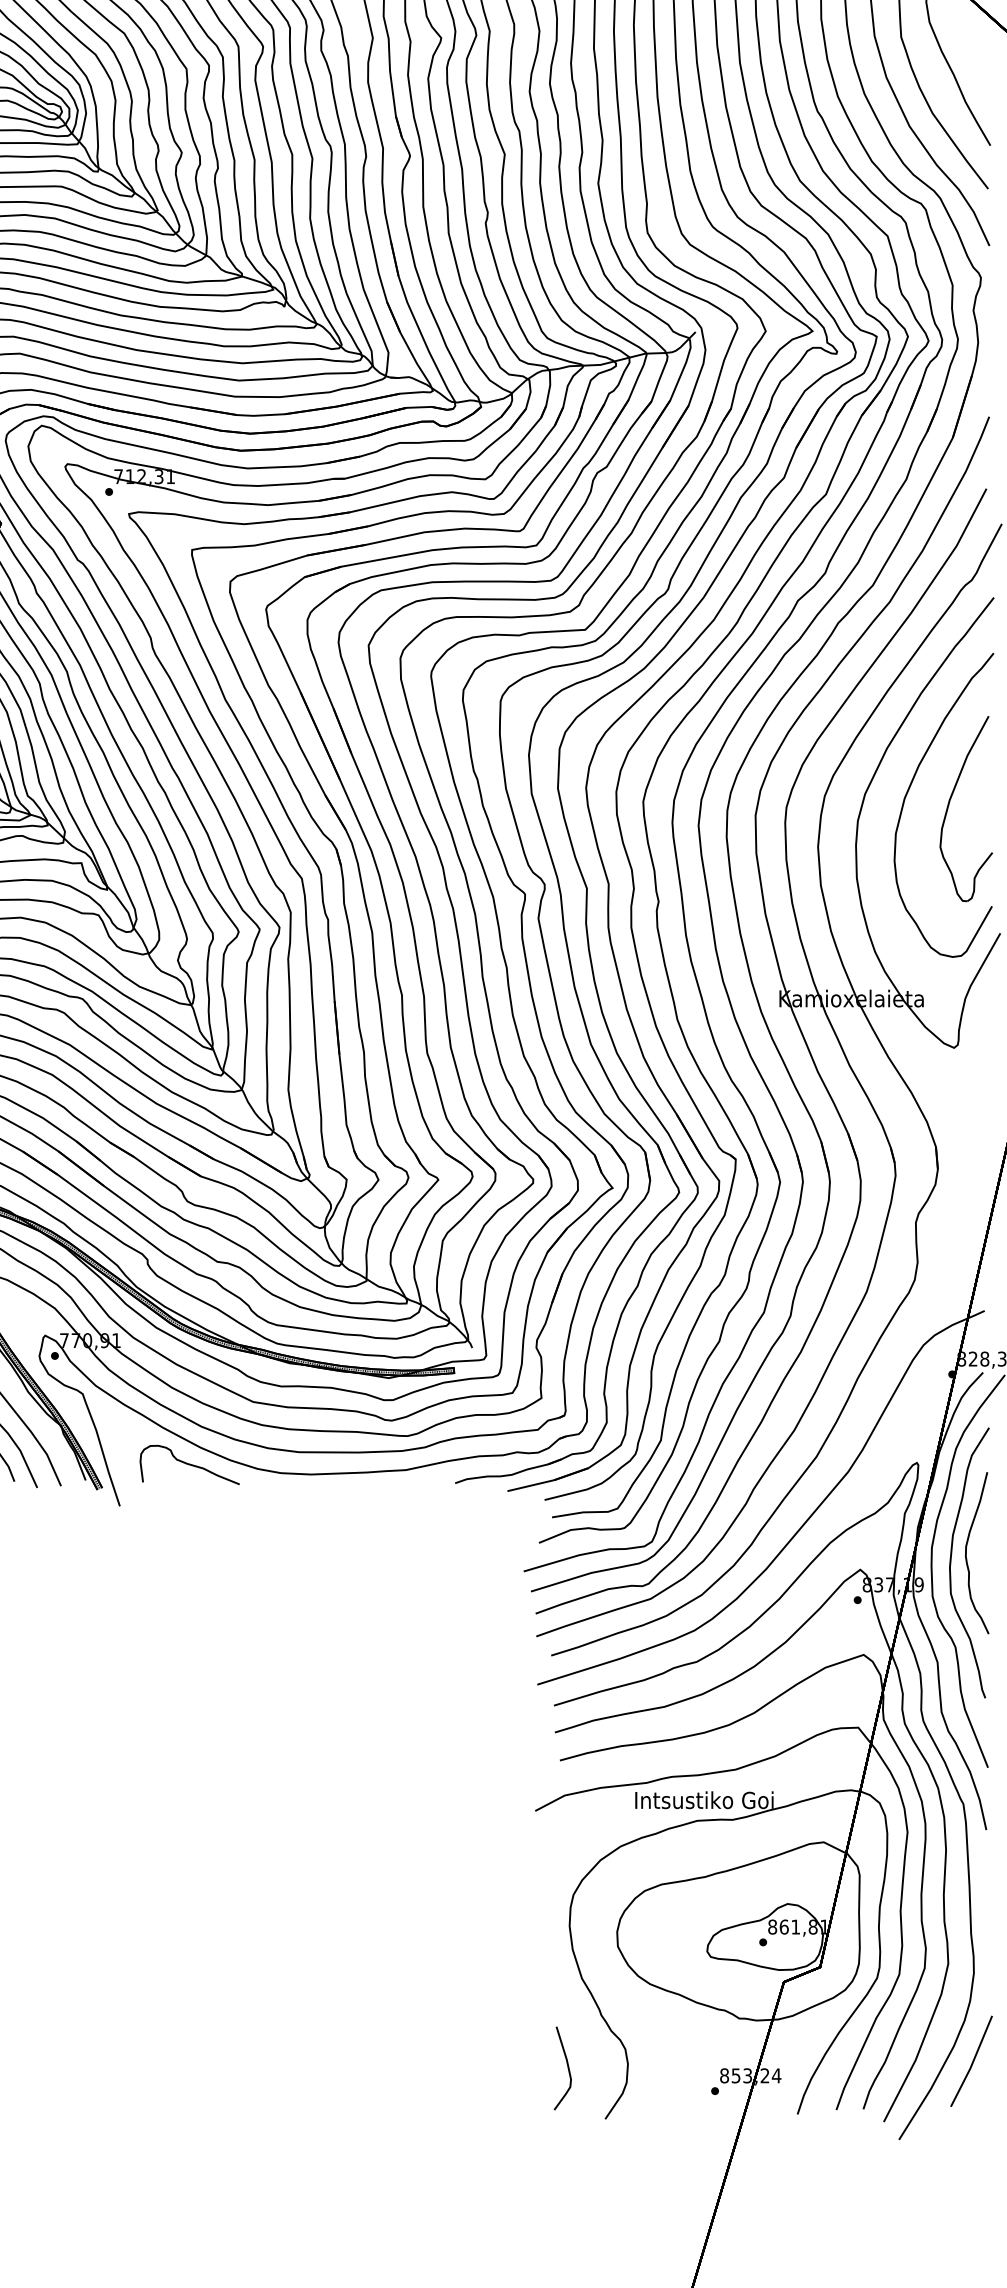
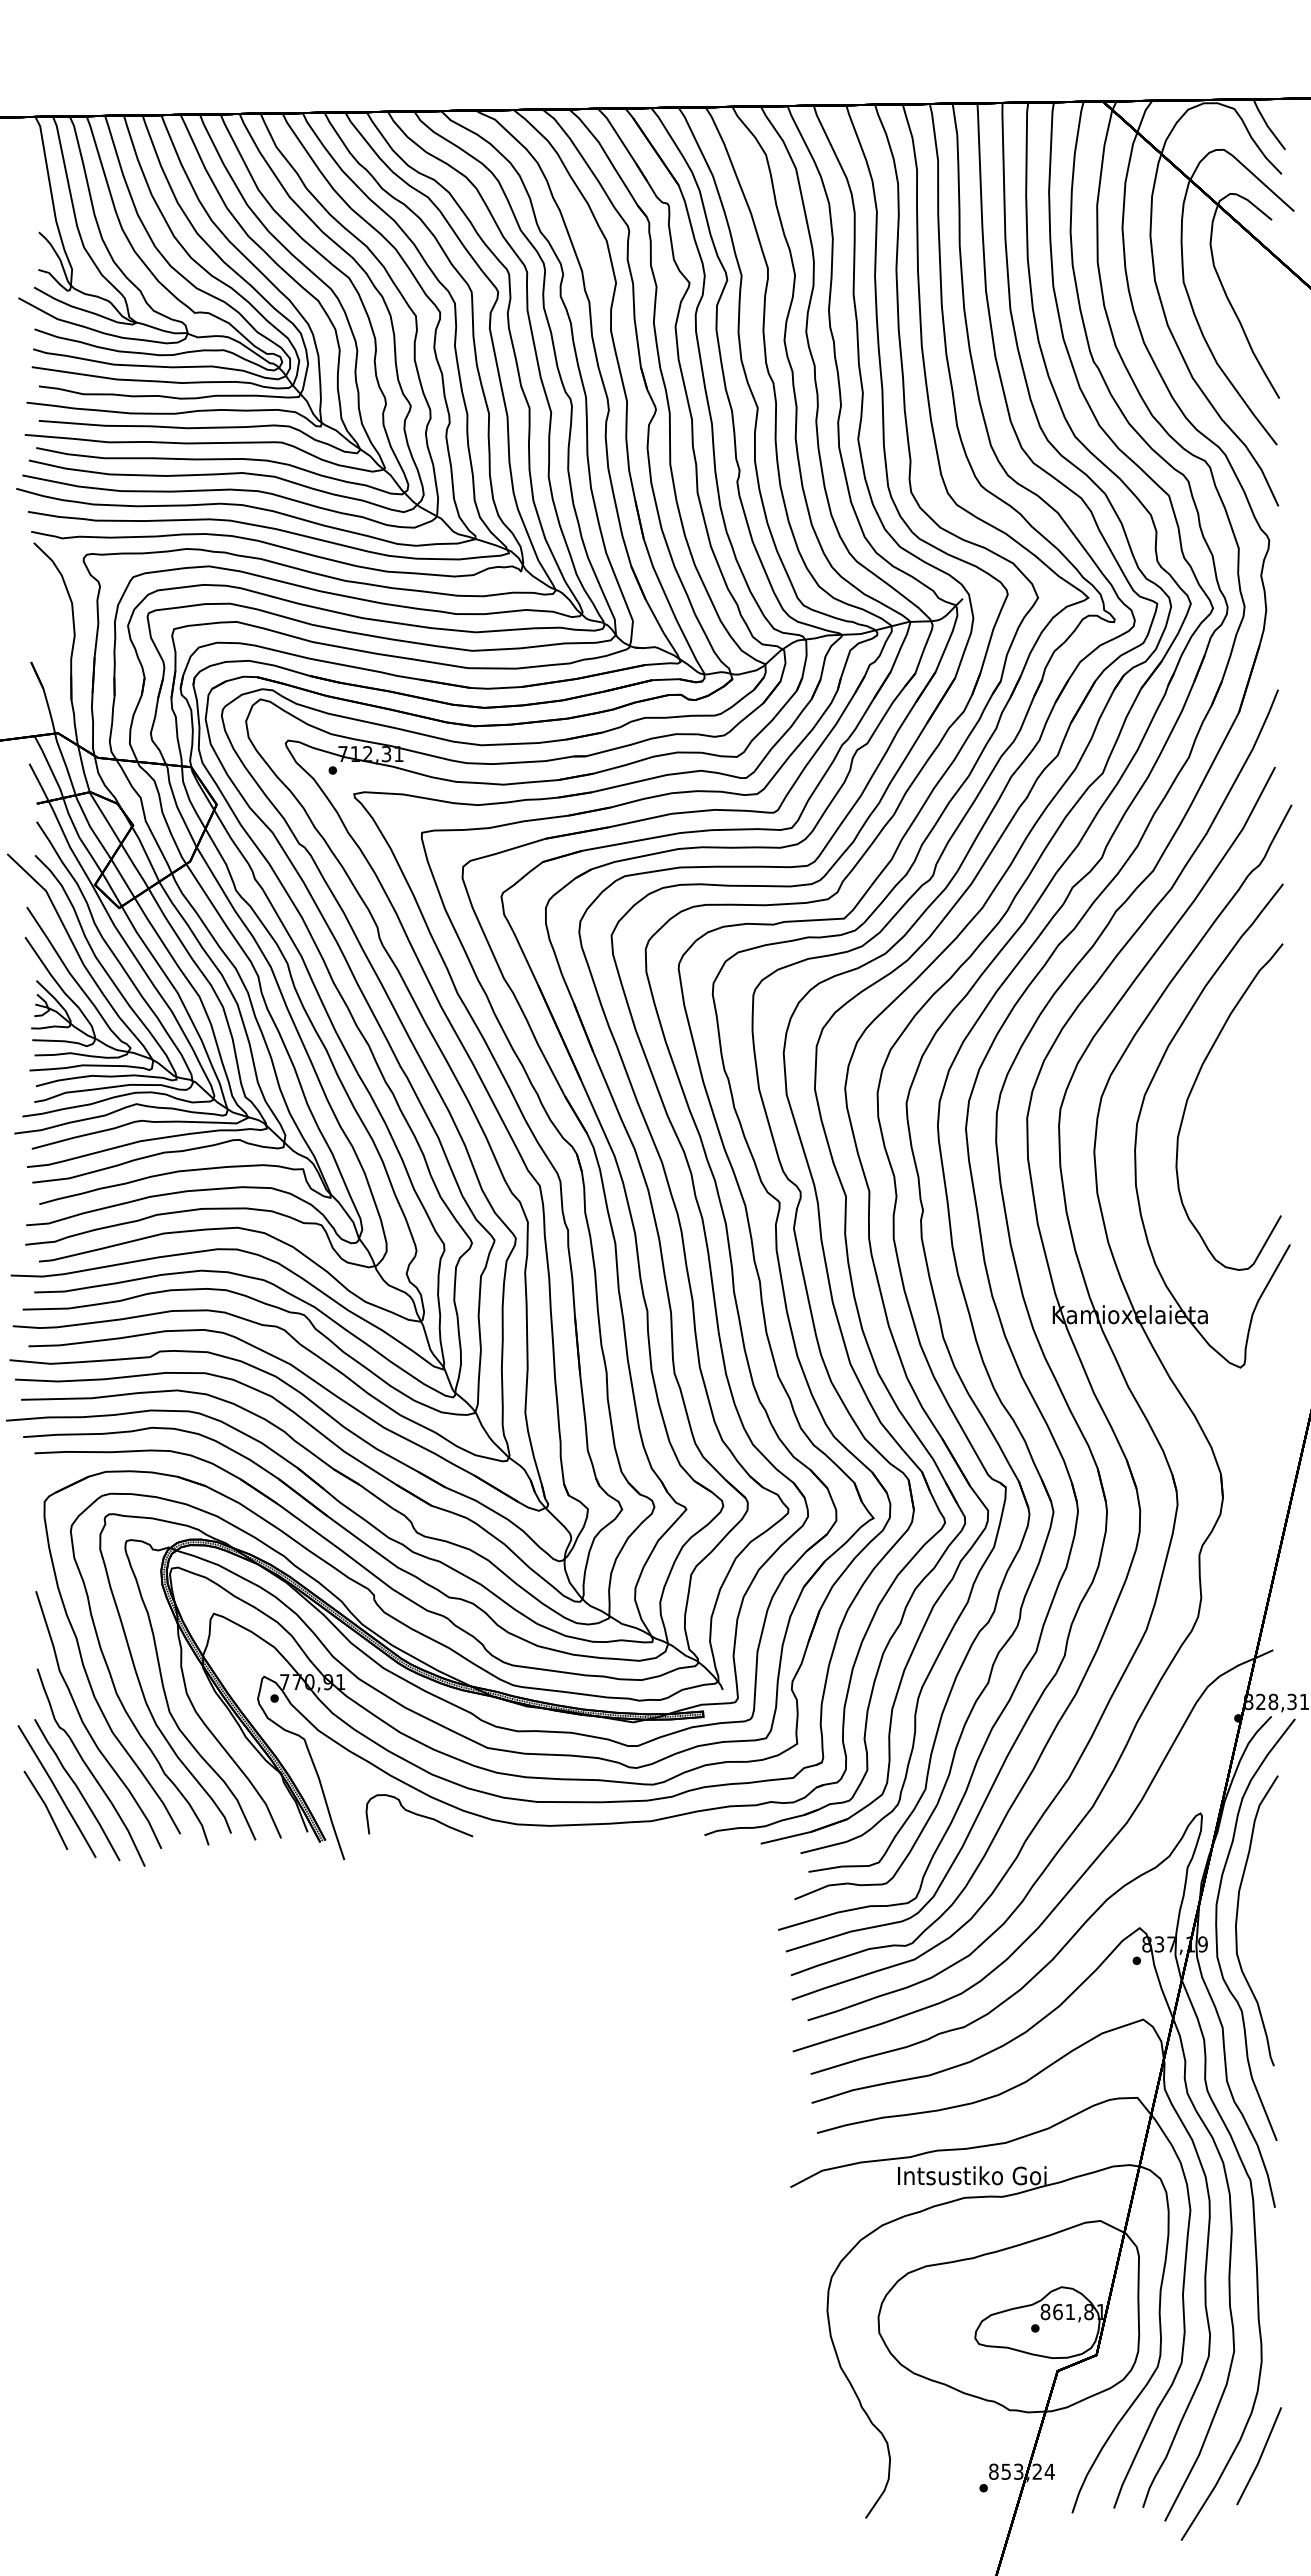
part: (950, 801) -> (1236, 1103), removed
curve: (967, 1551) -> (1254, 1908), removed
curve: (566, 2065) -> (824, 2460), removed

